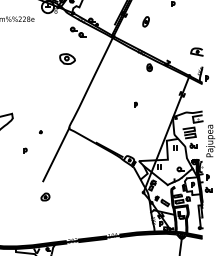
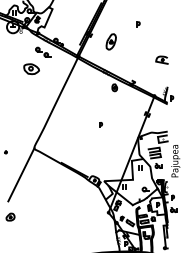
part: (145, 21) -> (110, 41), size x1.6
part: (196, 51) -> (161, 59), moved
part: (67, 58) -> (31, 68), moved

